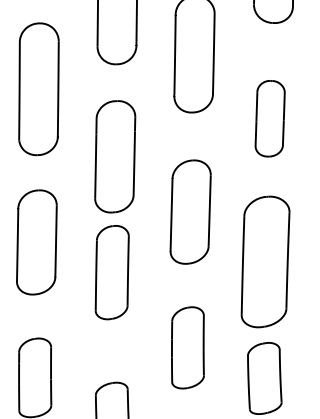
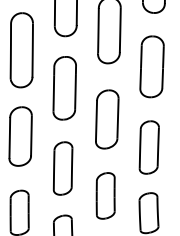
part: (269, 118) -> (151, 66), size x1.43
part: (263, 261) -> (148, 147), size x0.71
part: (111, 272) -> (62, 168), moved

